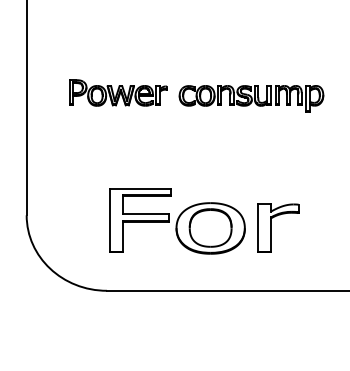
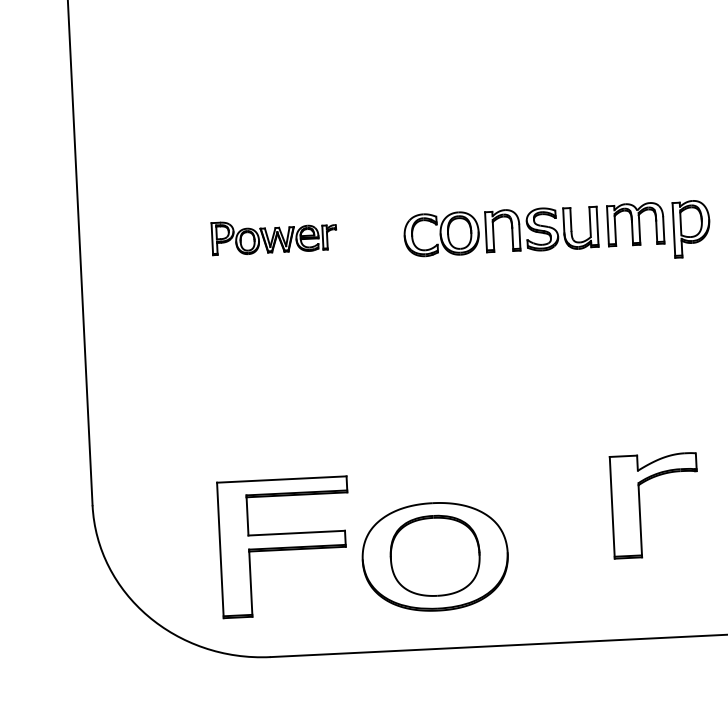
part: (118, 92) -> (274, 235), size x0.6
part: (177, 221) -> (364, 545), moved
part: (271, 227) -> (640, 504), moved

